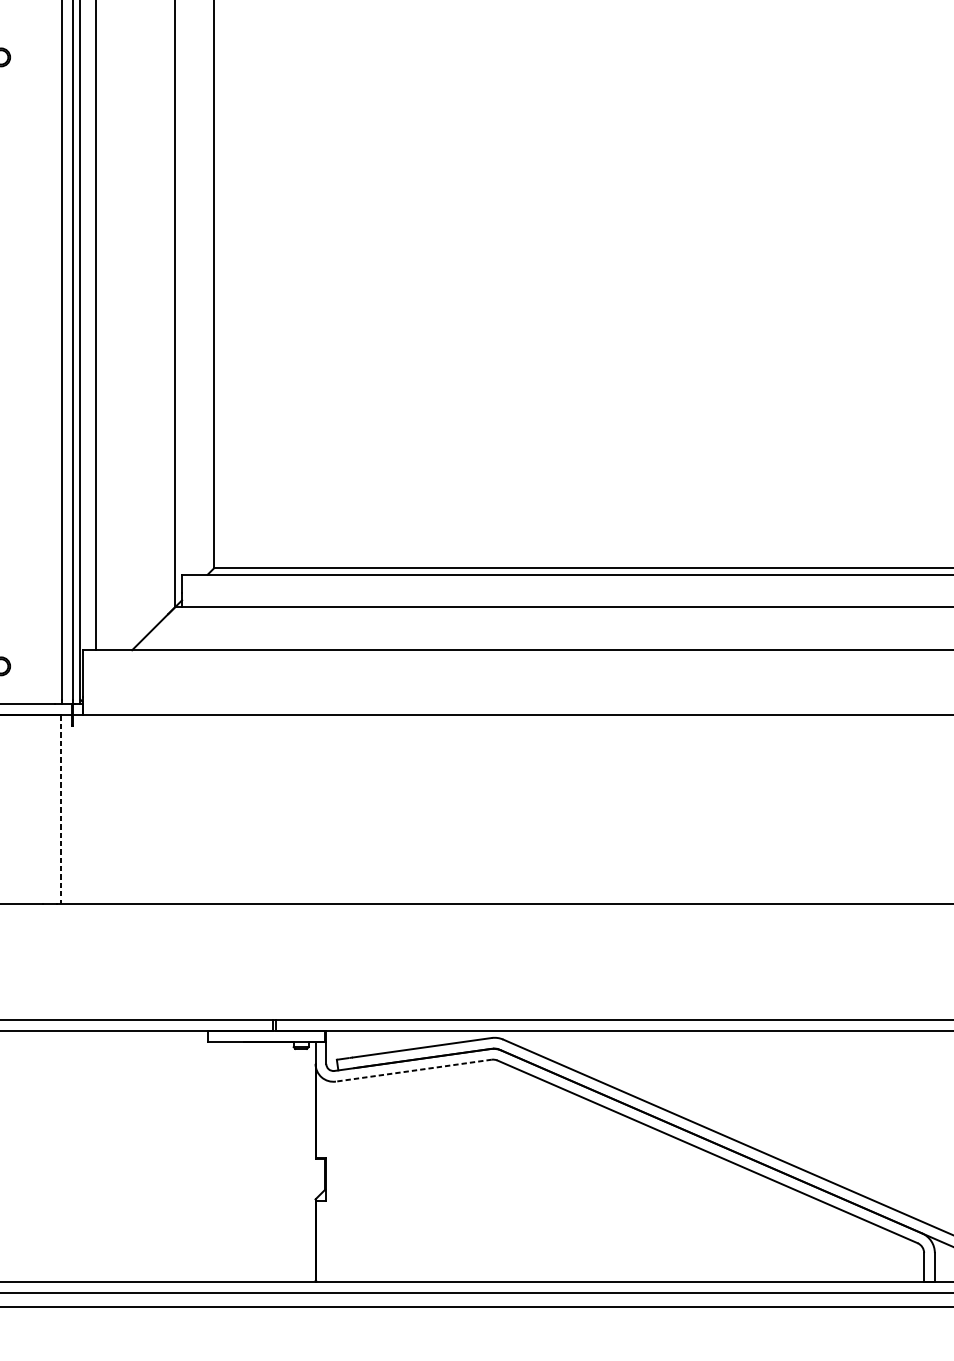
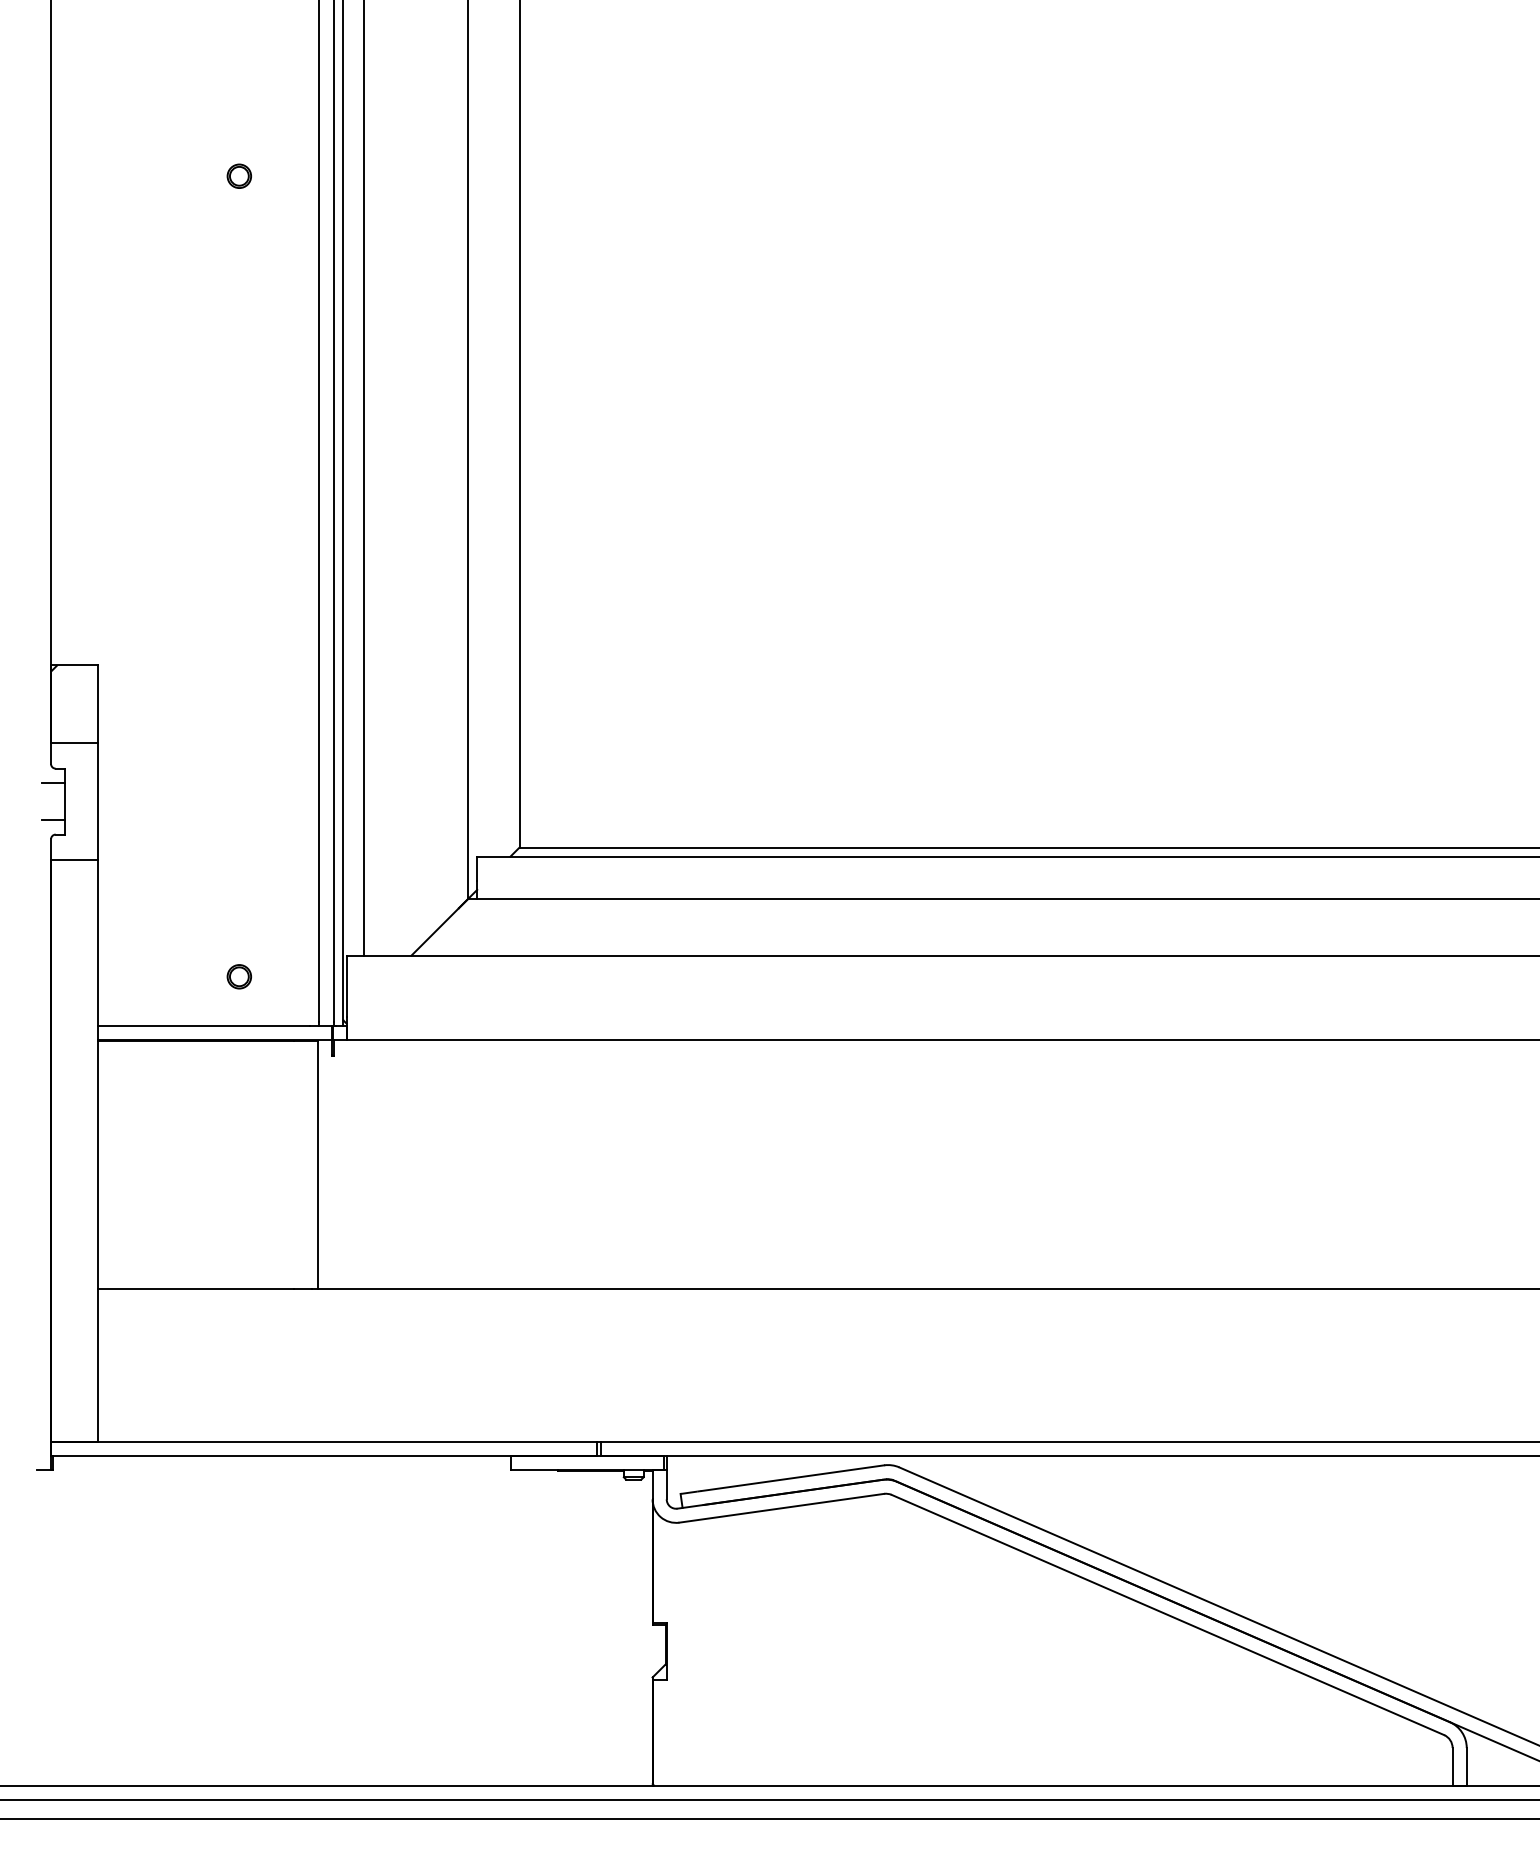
line: (61, 809) -> (318, 1165), dashed -> solid
line: (413, 1070) -> (781, 1508), dashed -> solid

